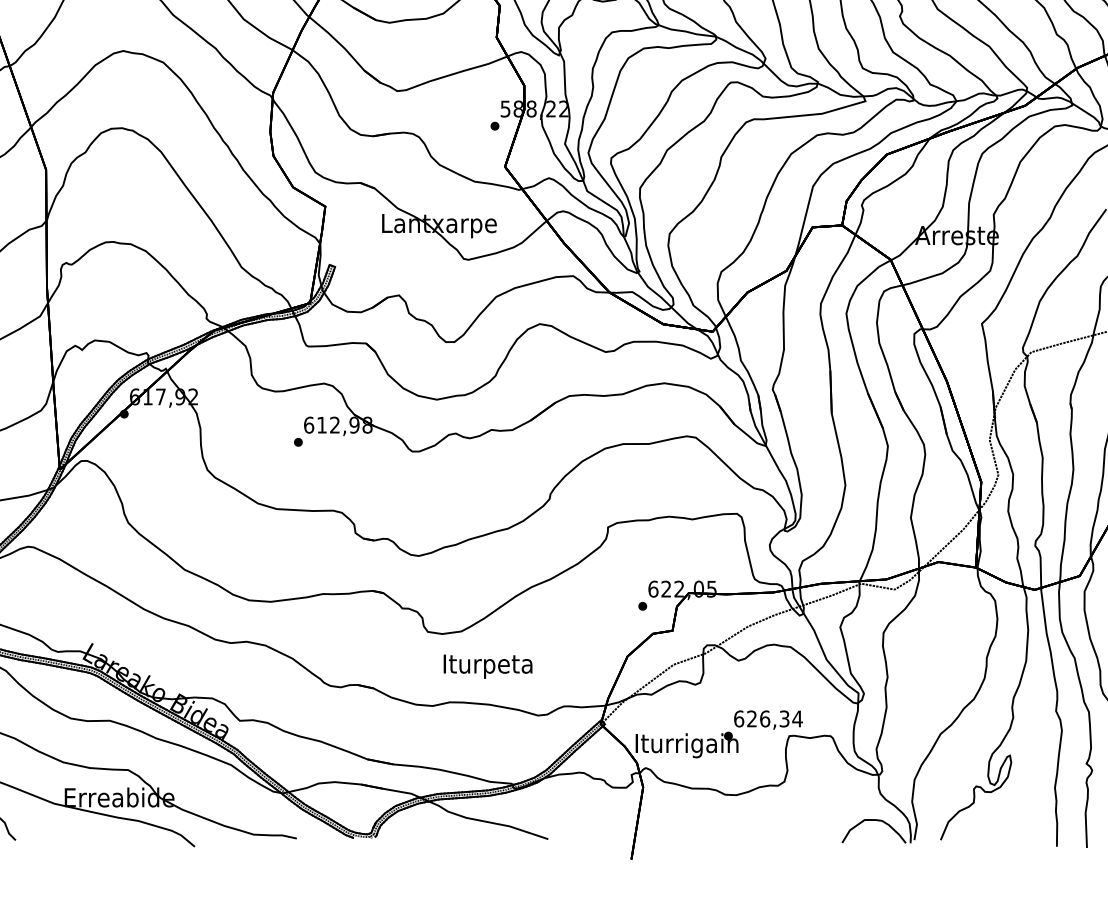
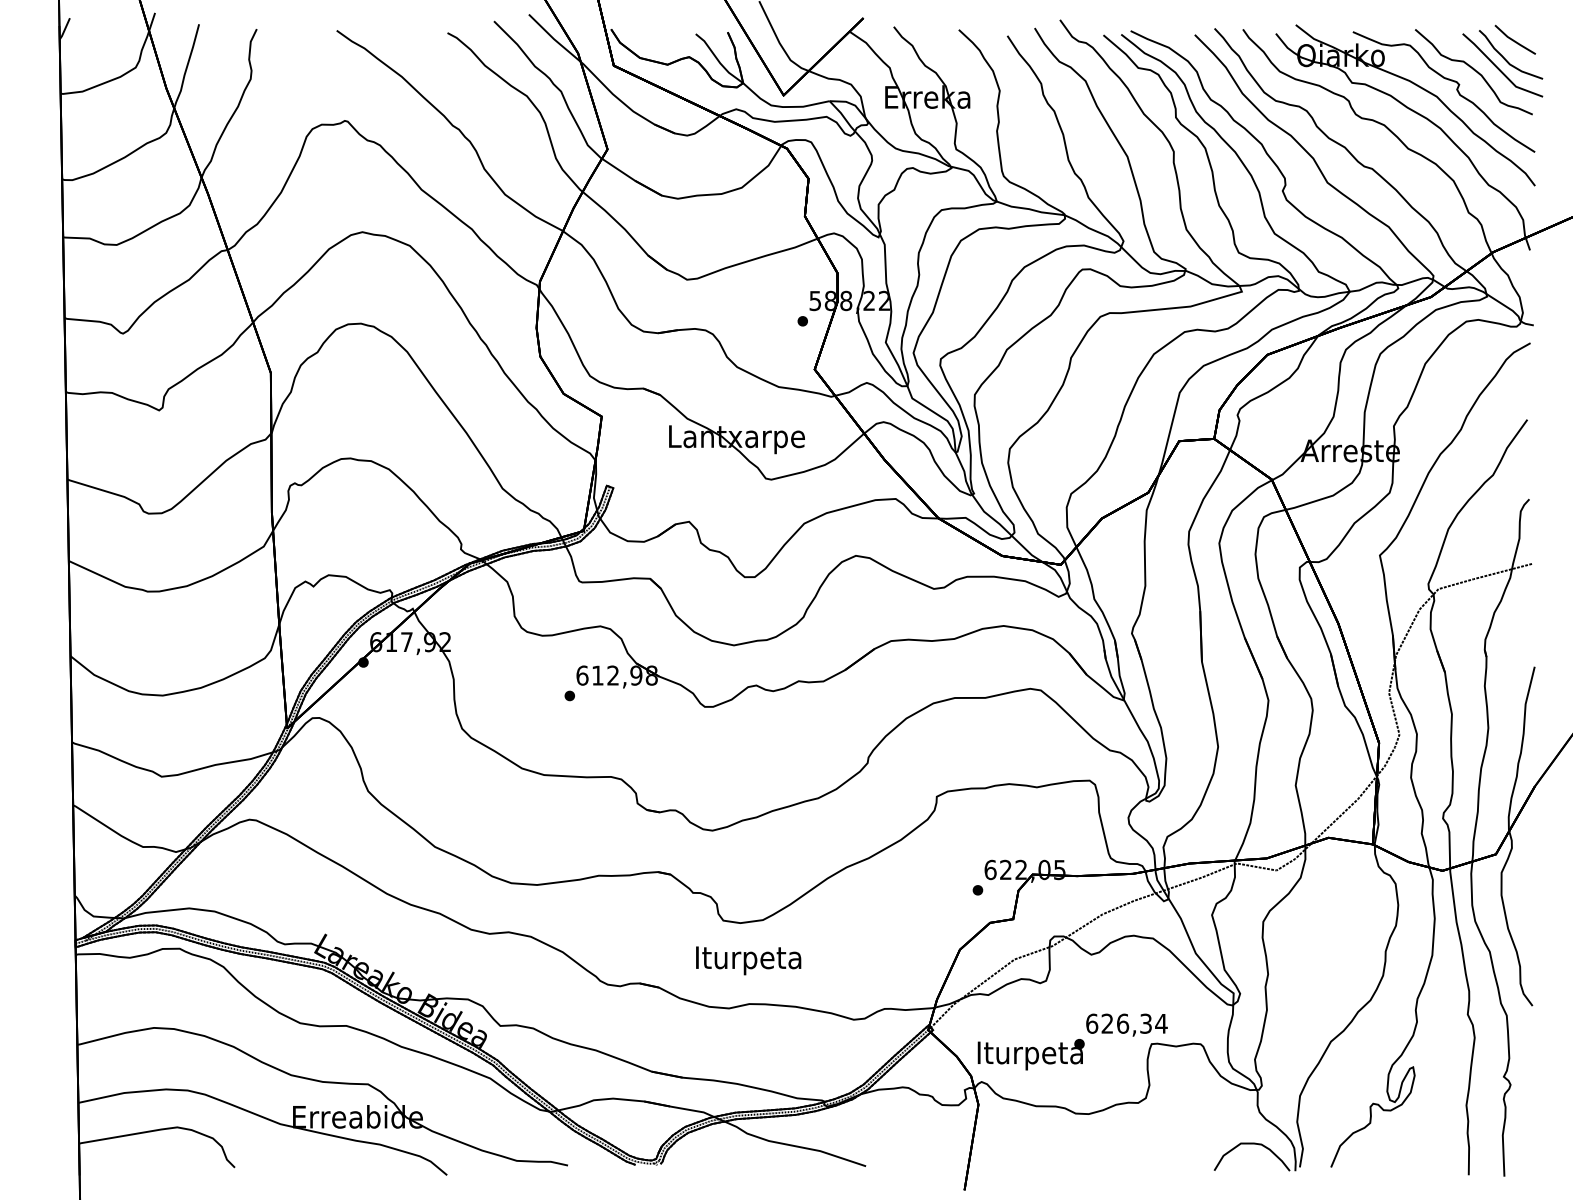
text: (487, 666) -> (748, 960), moved
text: (687, 745) -> (1030, 1055), Iturrigain -> Iturpeta

